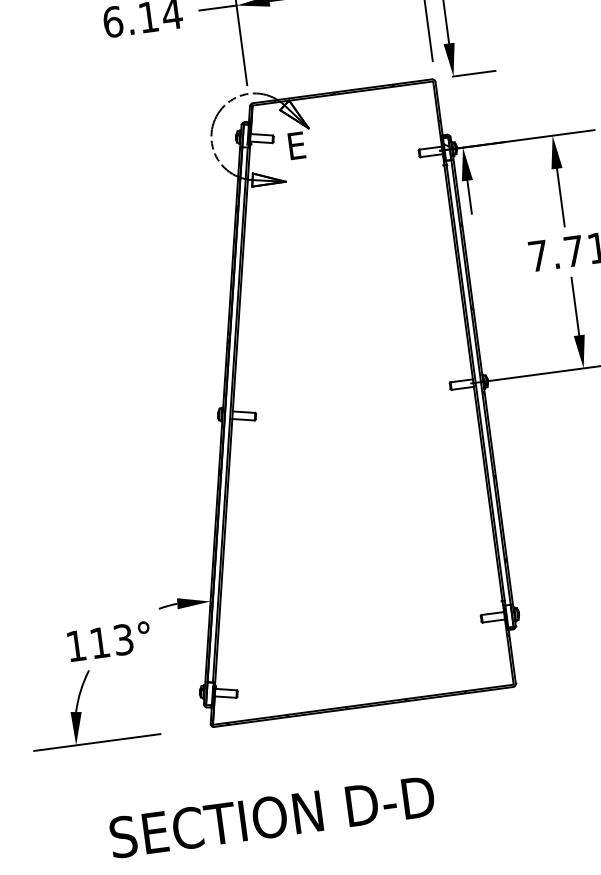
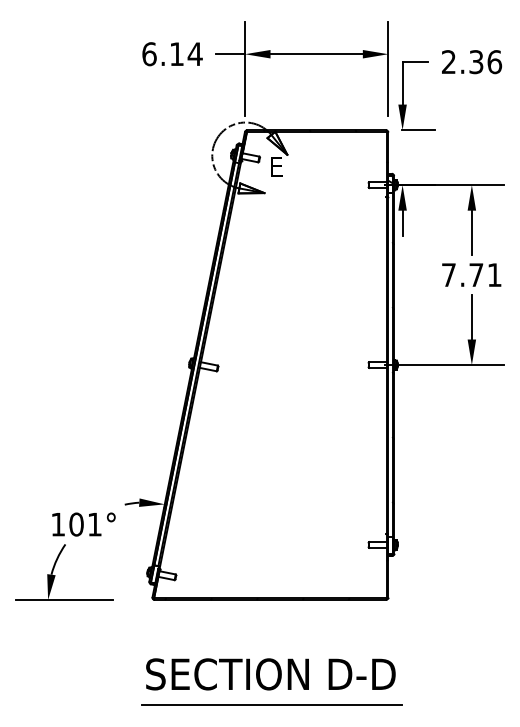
text: (111, 641) -> (85, 524), 113° -> 101°
text: (271, 817) -> (270, 674), moved
line: (383, 843) -> (271, 705), added

